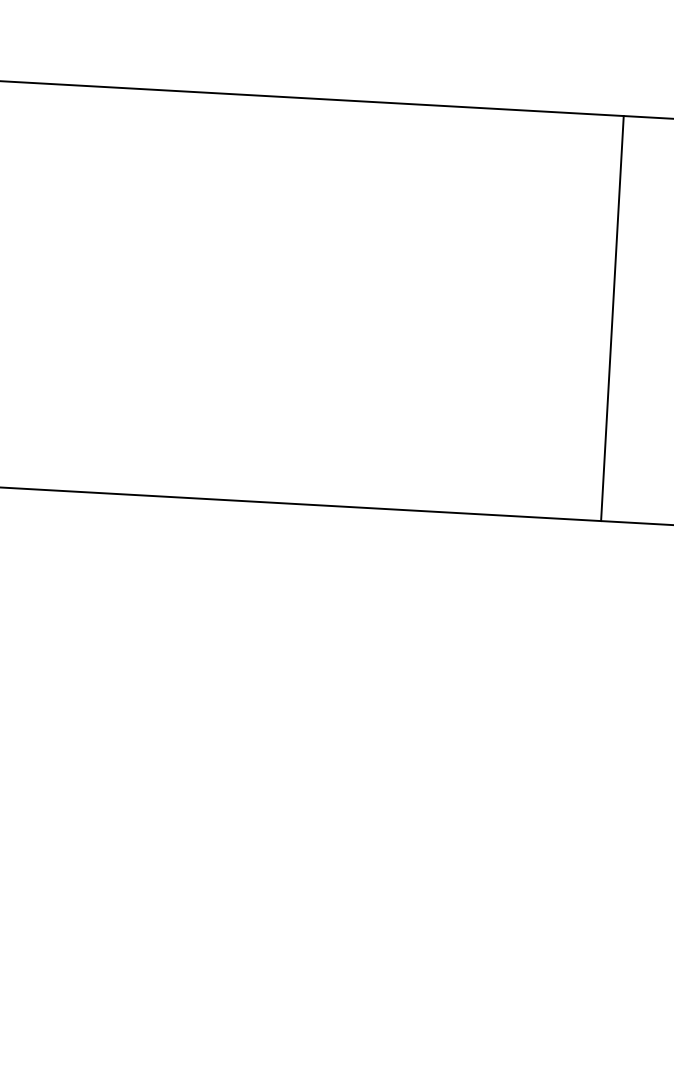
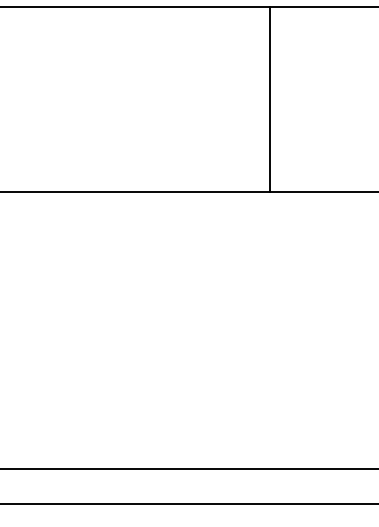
line: (611, 318) -> (269, 99), moved

